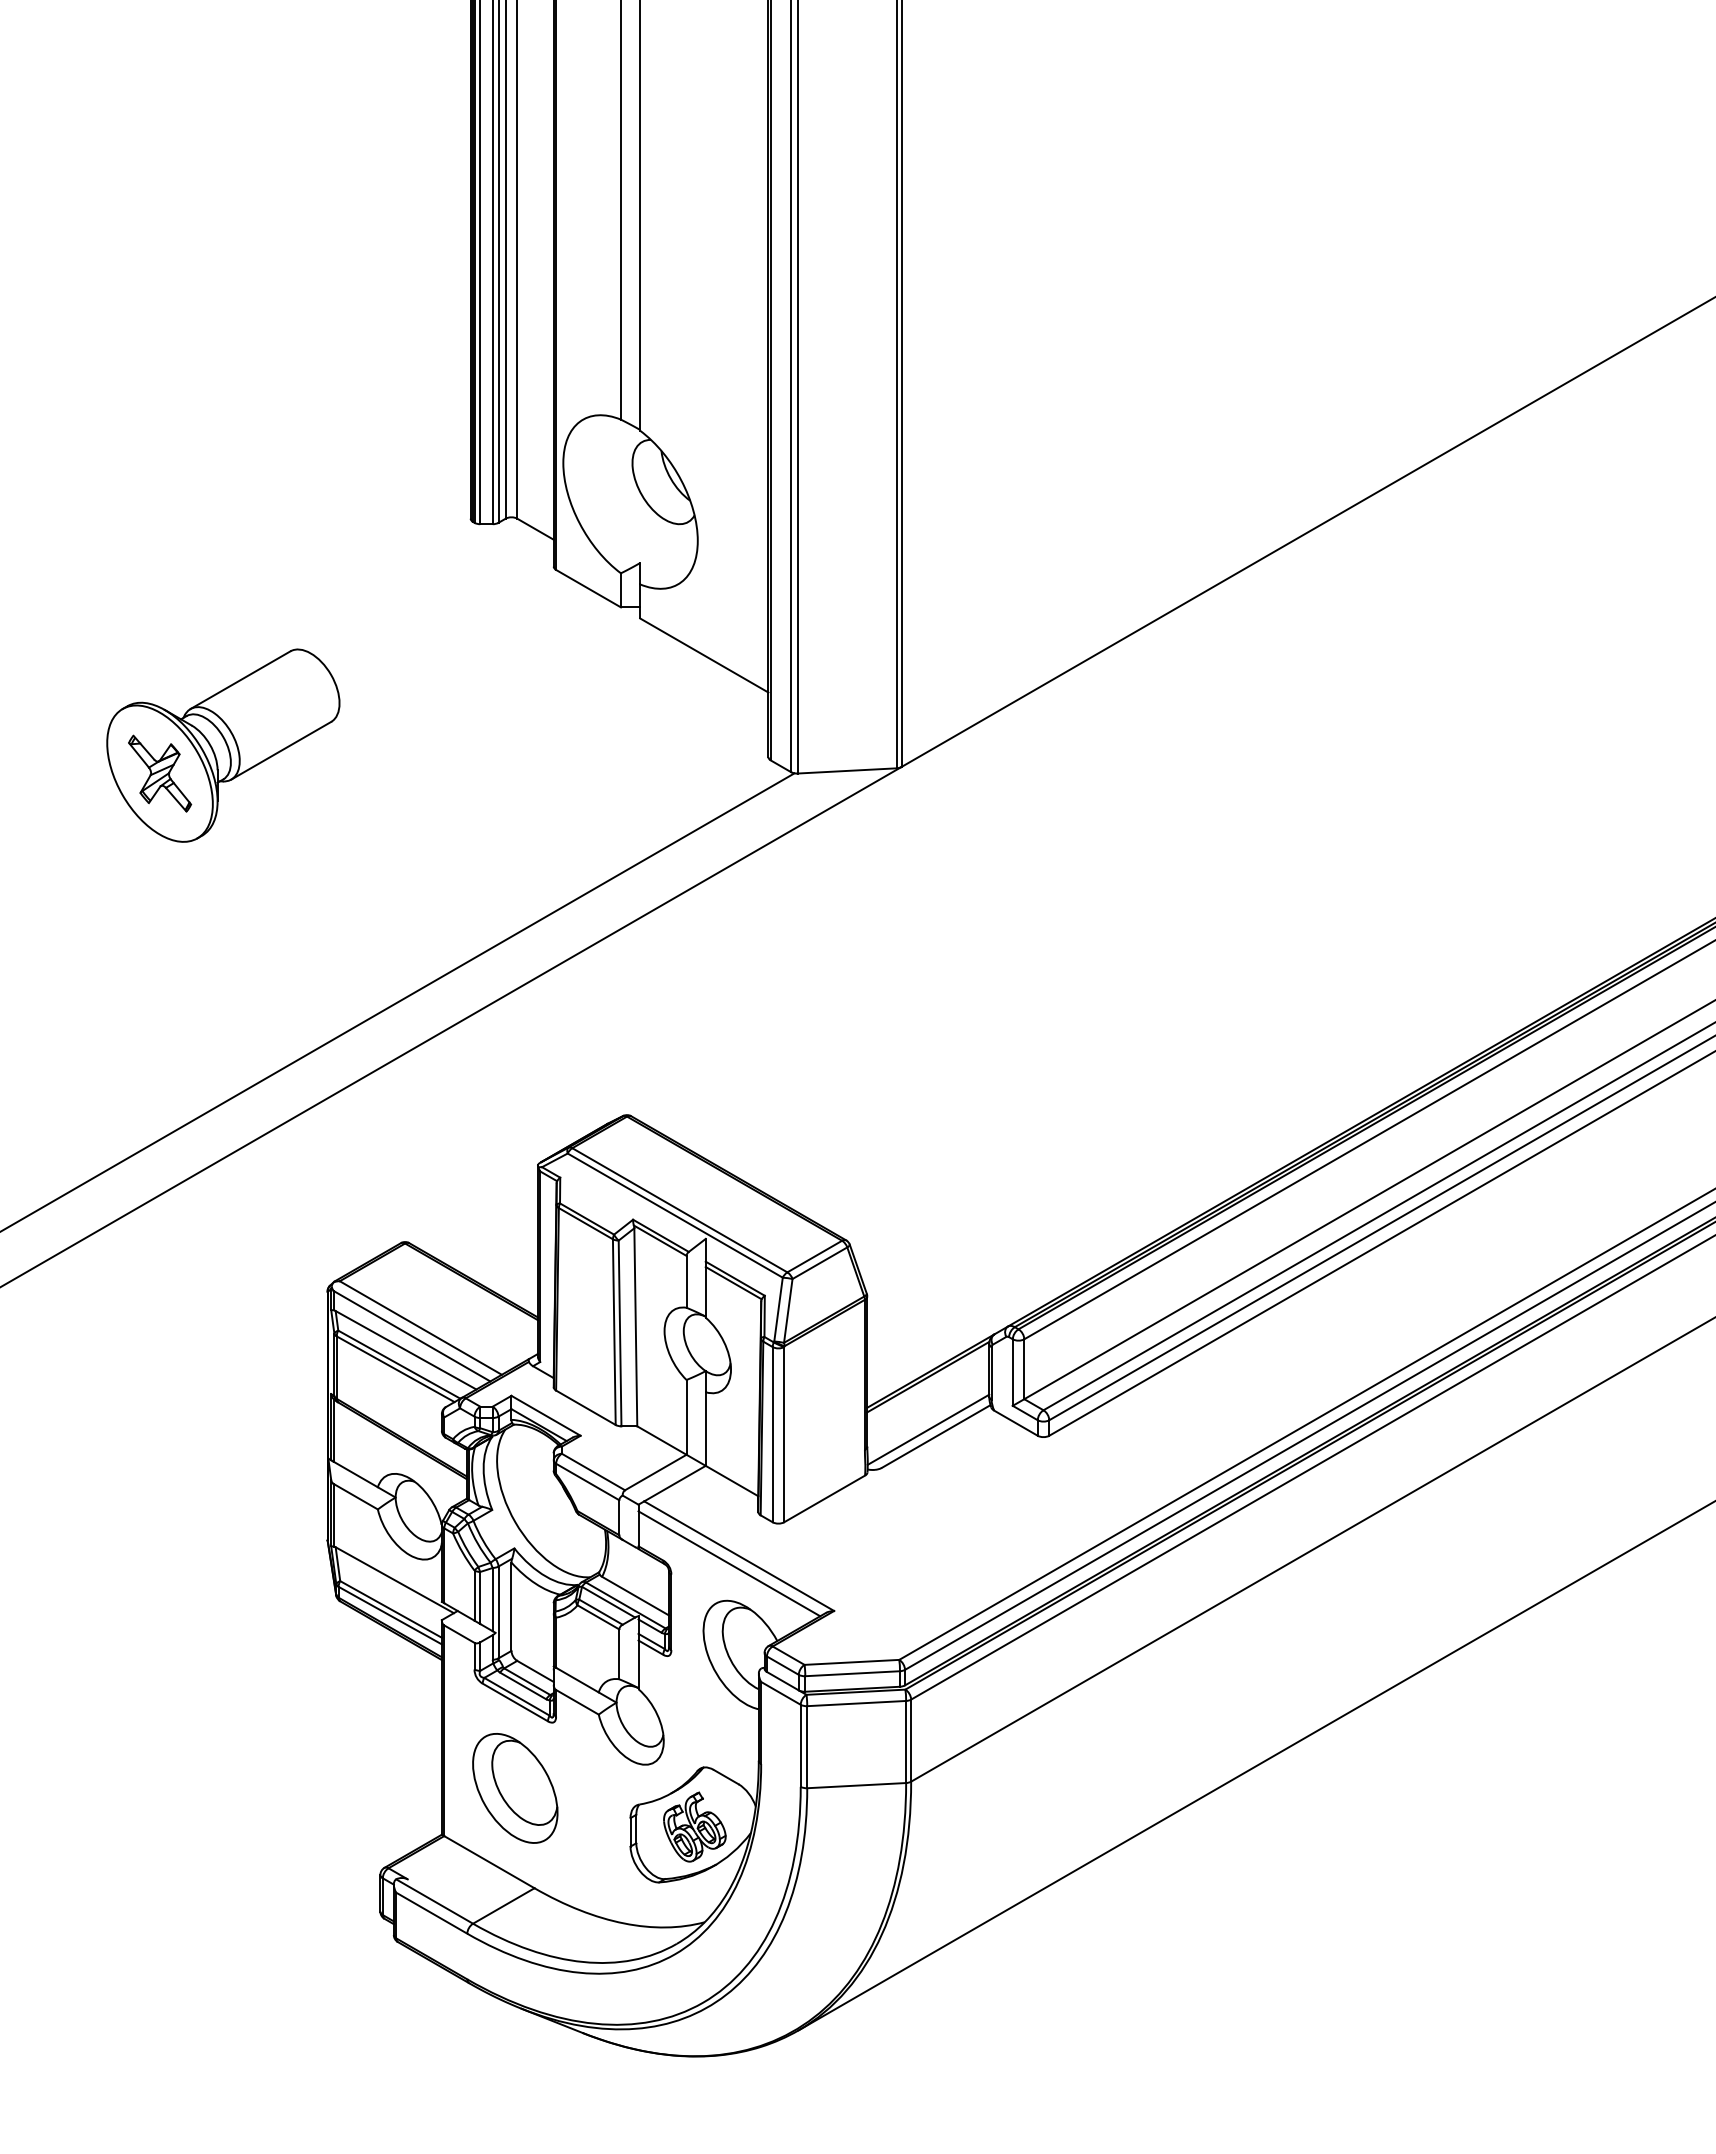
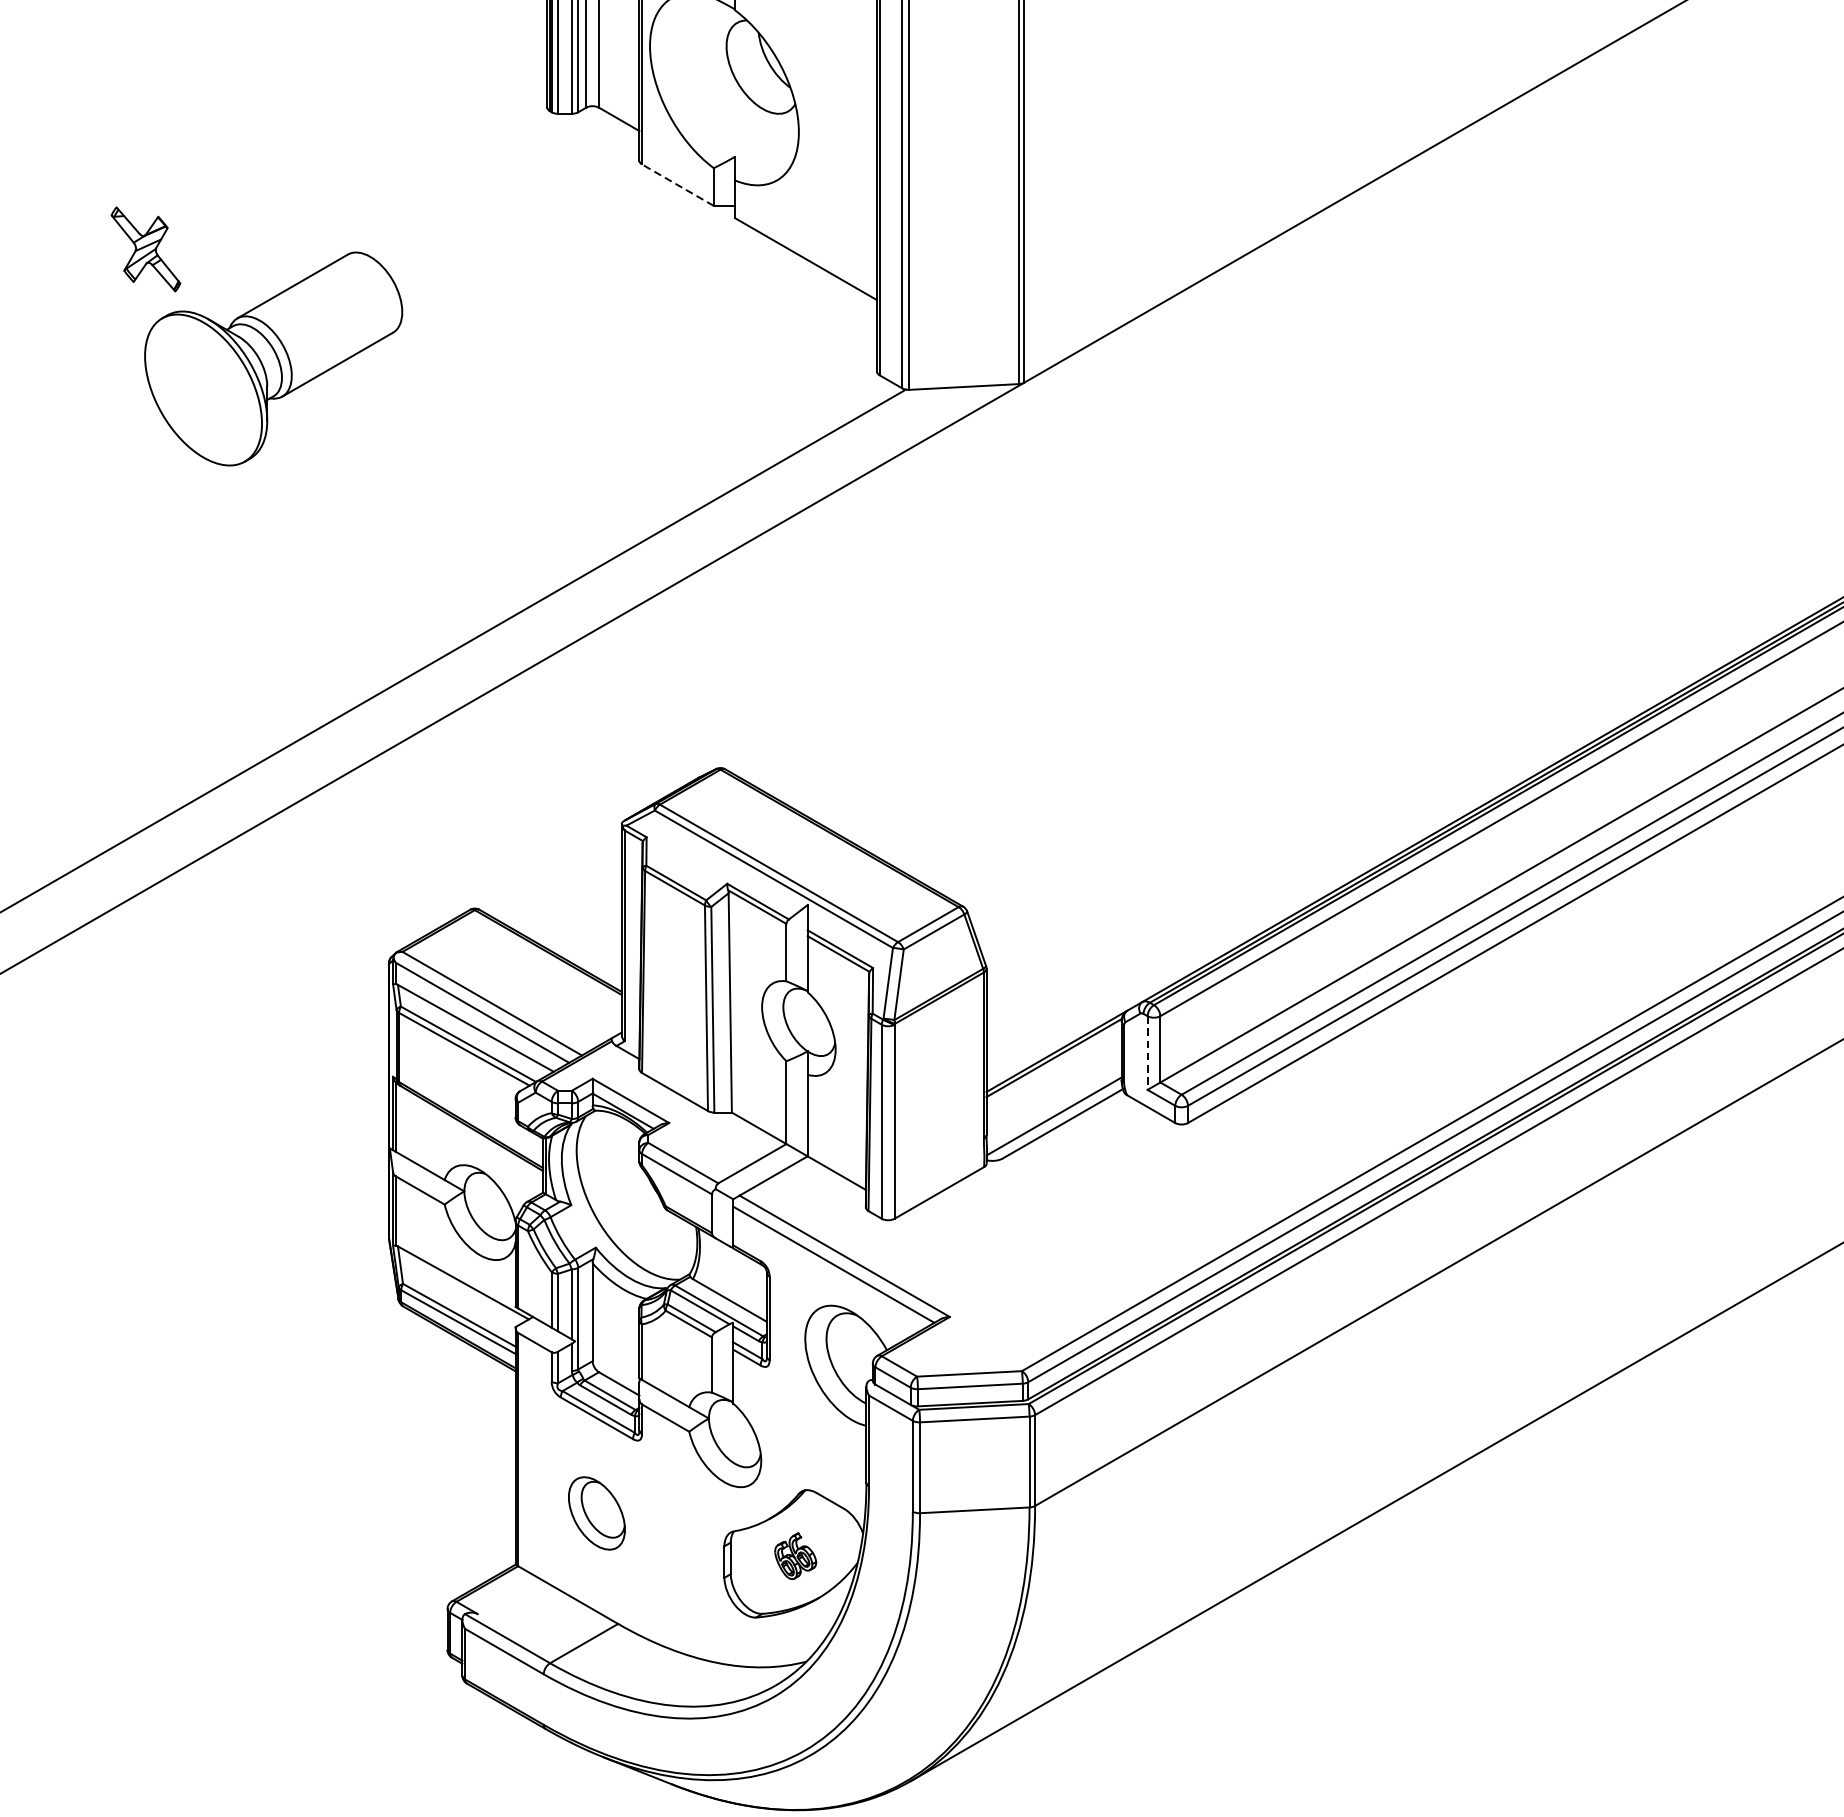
line: (588, 588) -> (677, 184), solid -> dashed
part: (160, 773) -> (146, 249), moved
line: (1012, 1373) -> (1147, 1054), solid -> dashed
part: (515, 1788) -> (597, 1513), size x0.6
part: (694, 1826) -> (795, 1555), size x0.6

